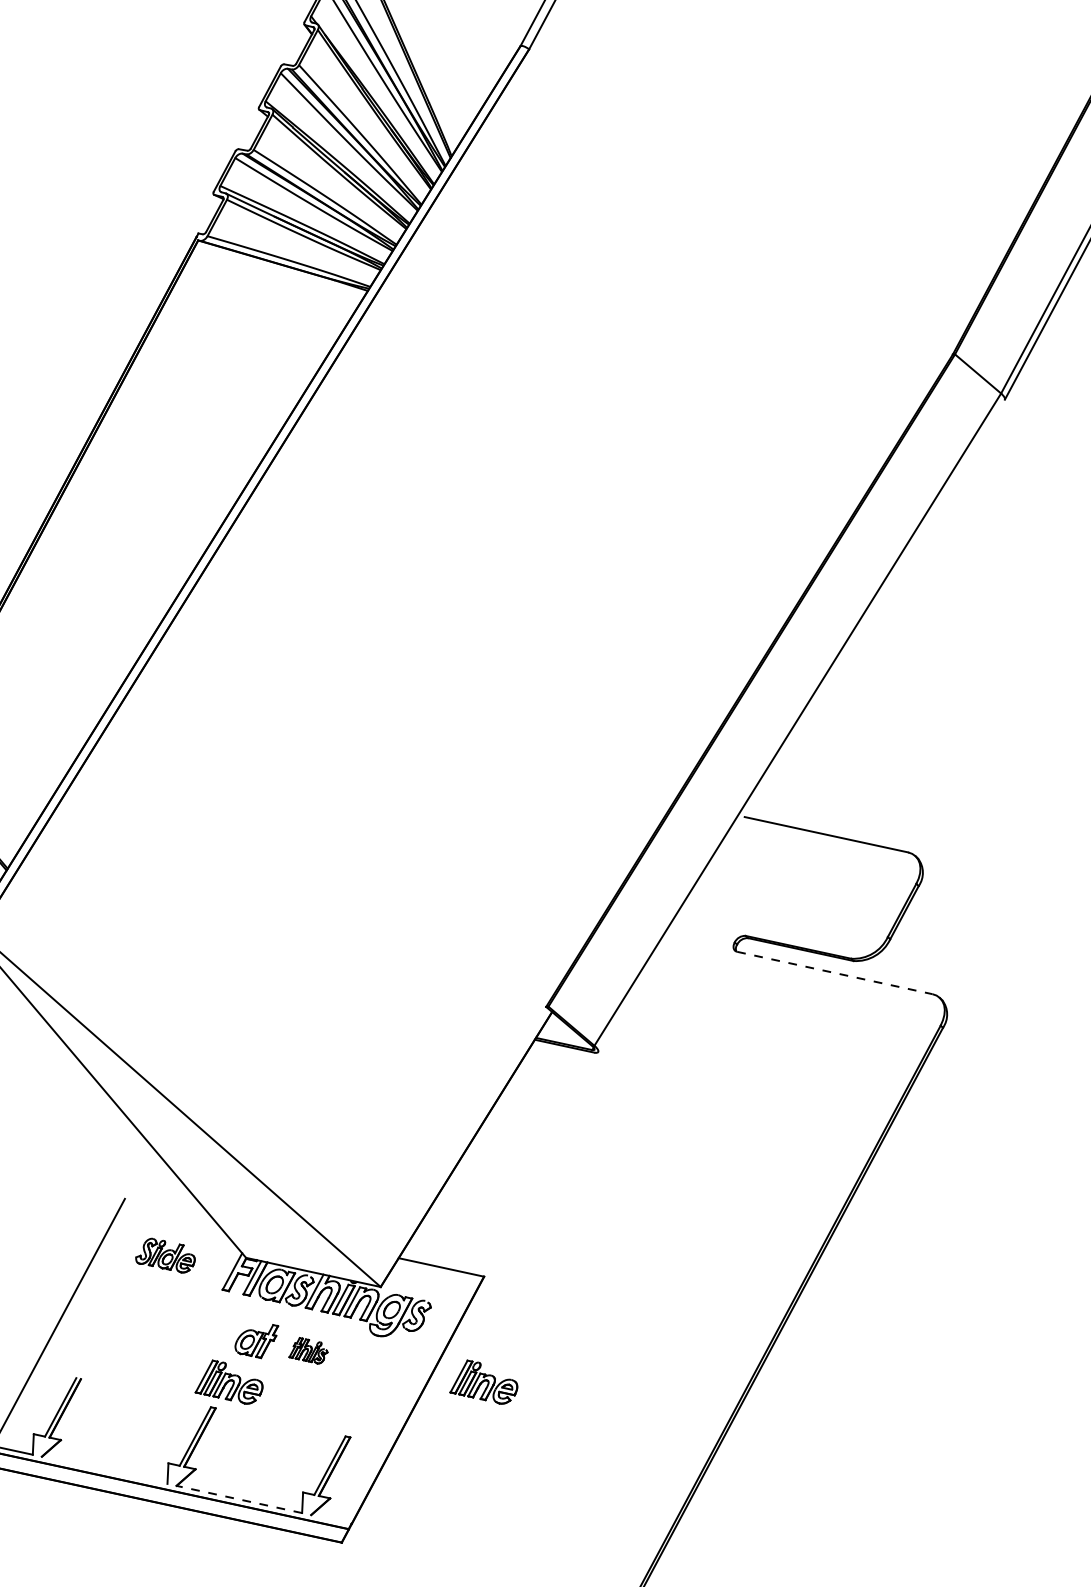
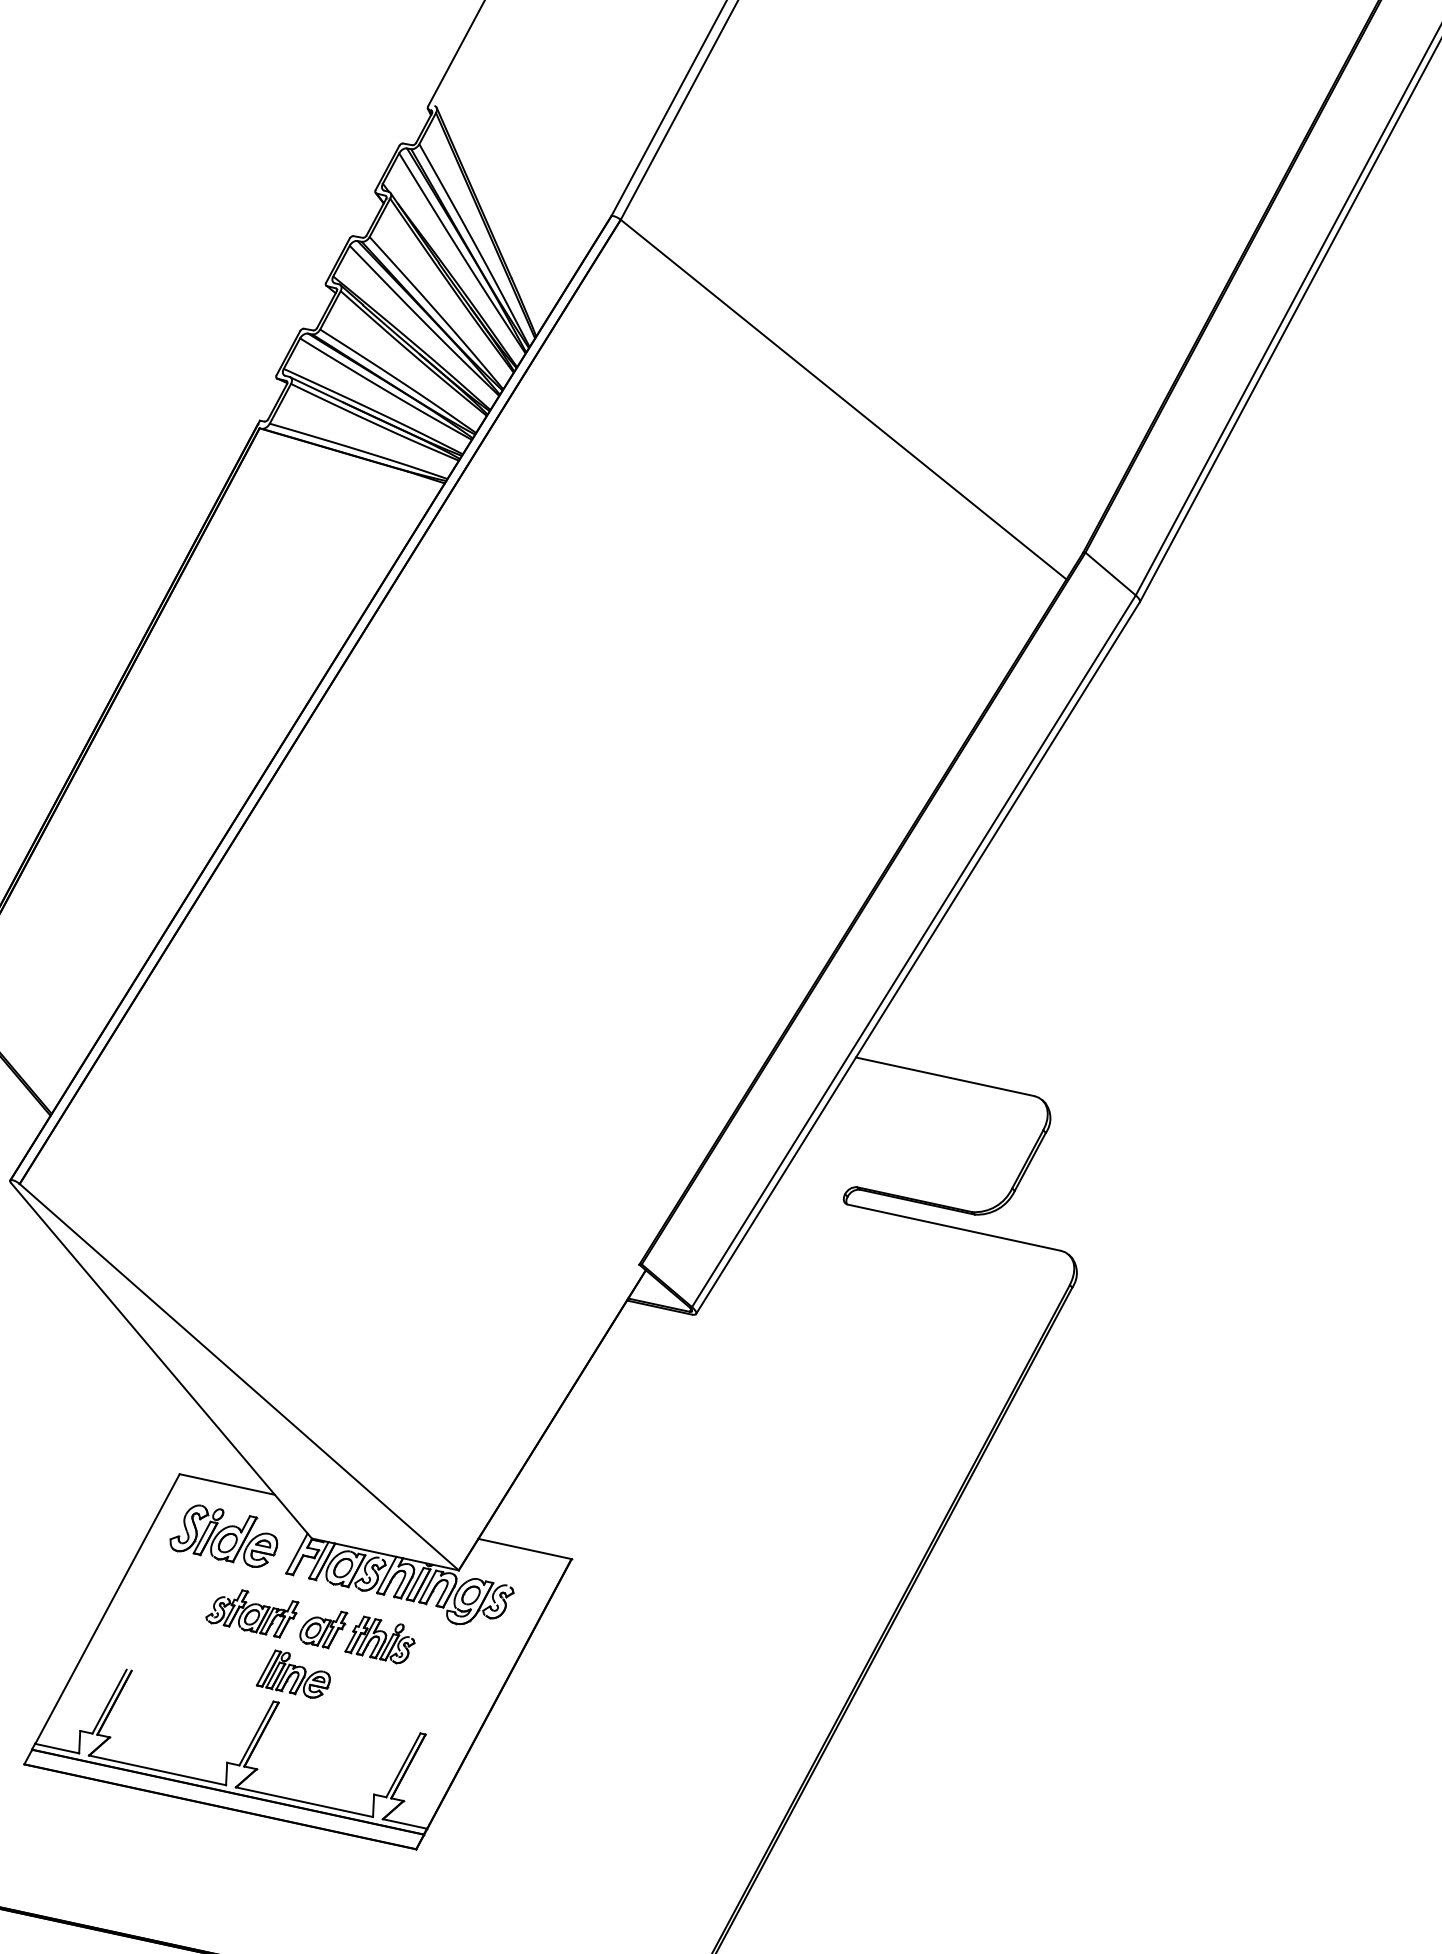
line: (733, 214) -> (843, 399), added
line: (801, 725) -> (917, 957), added
line: (834, 972) -> (954, 1227), dashed -> solid
line: (167, 1208) -> (226, 1484), added
part: (165, 1255) -> (223, 1535), size x1.67
part: (191, 1326) -> (252, 1613), added
part: (308, 1350) -> (379, 1639), size x1.67
part: (483, 1381) -> (570, 1673), removed
line: (104, 1470) -> (157, 1770), added
line: (238, 1499) -> (303, 1802), dashed -> solid
line: (330, 1518) -> (404, 1823), added

